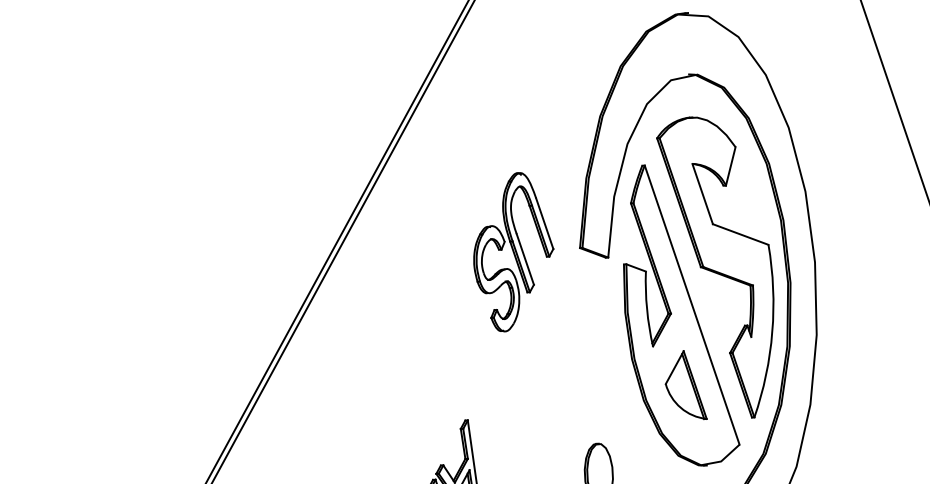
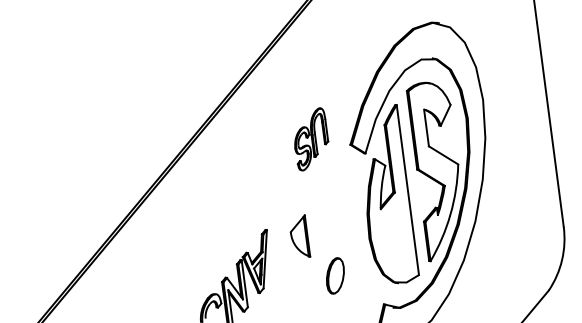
part: (512, 252) -> (311, 139), size x0.7
part: (683, 386) -> (300, 235), moved

